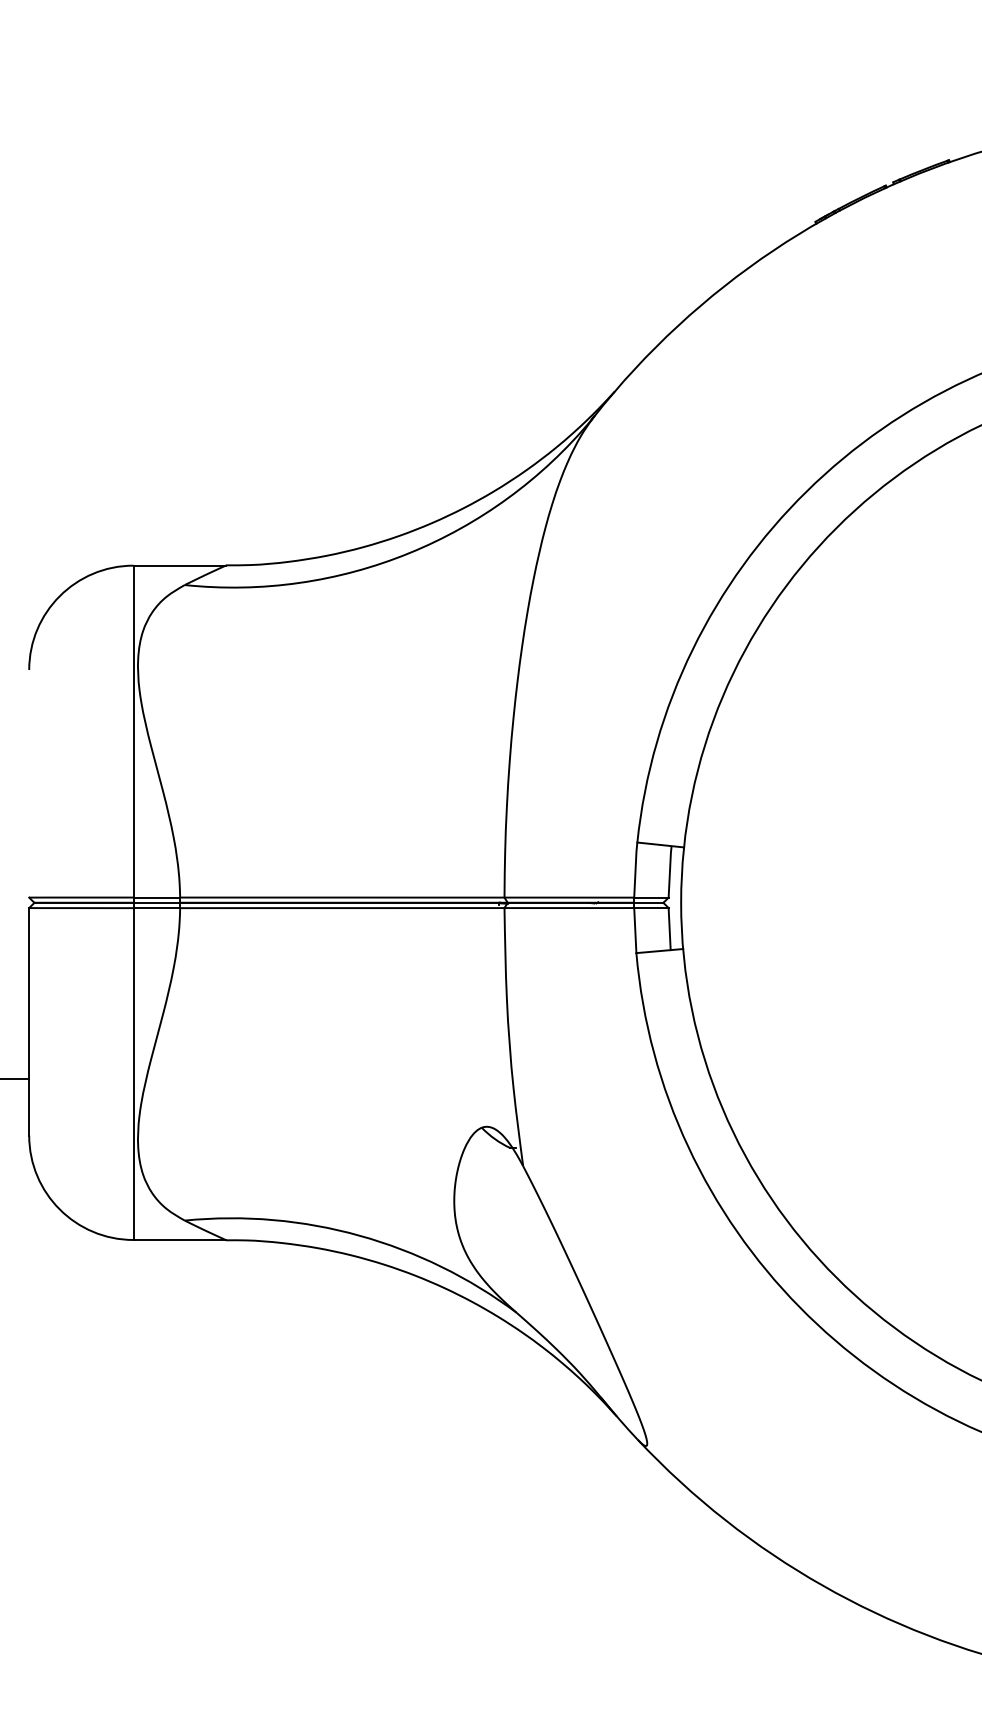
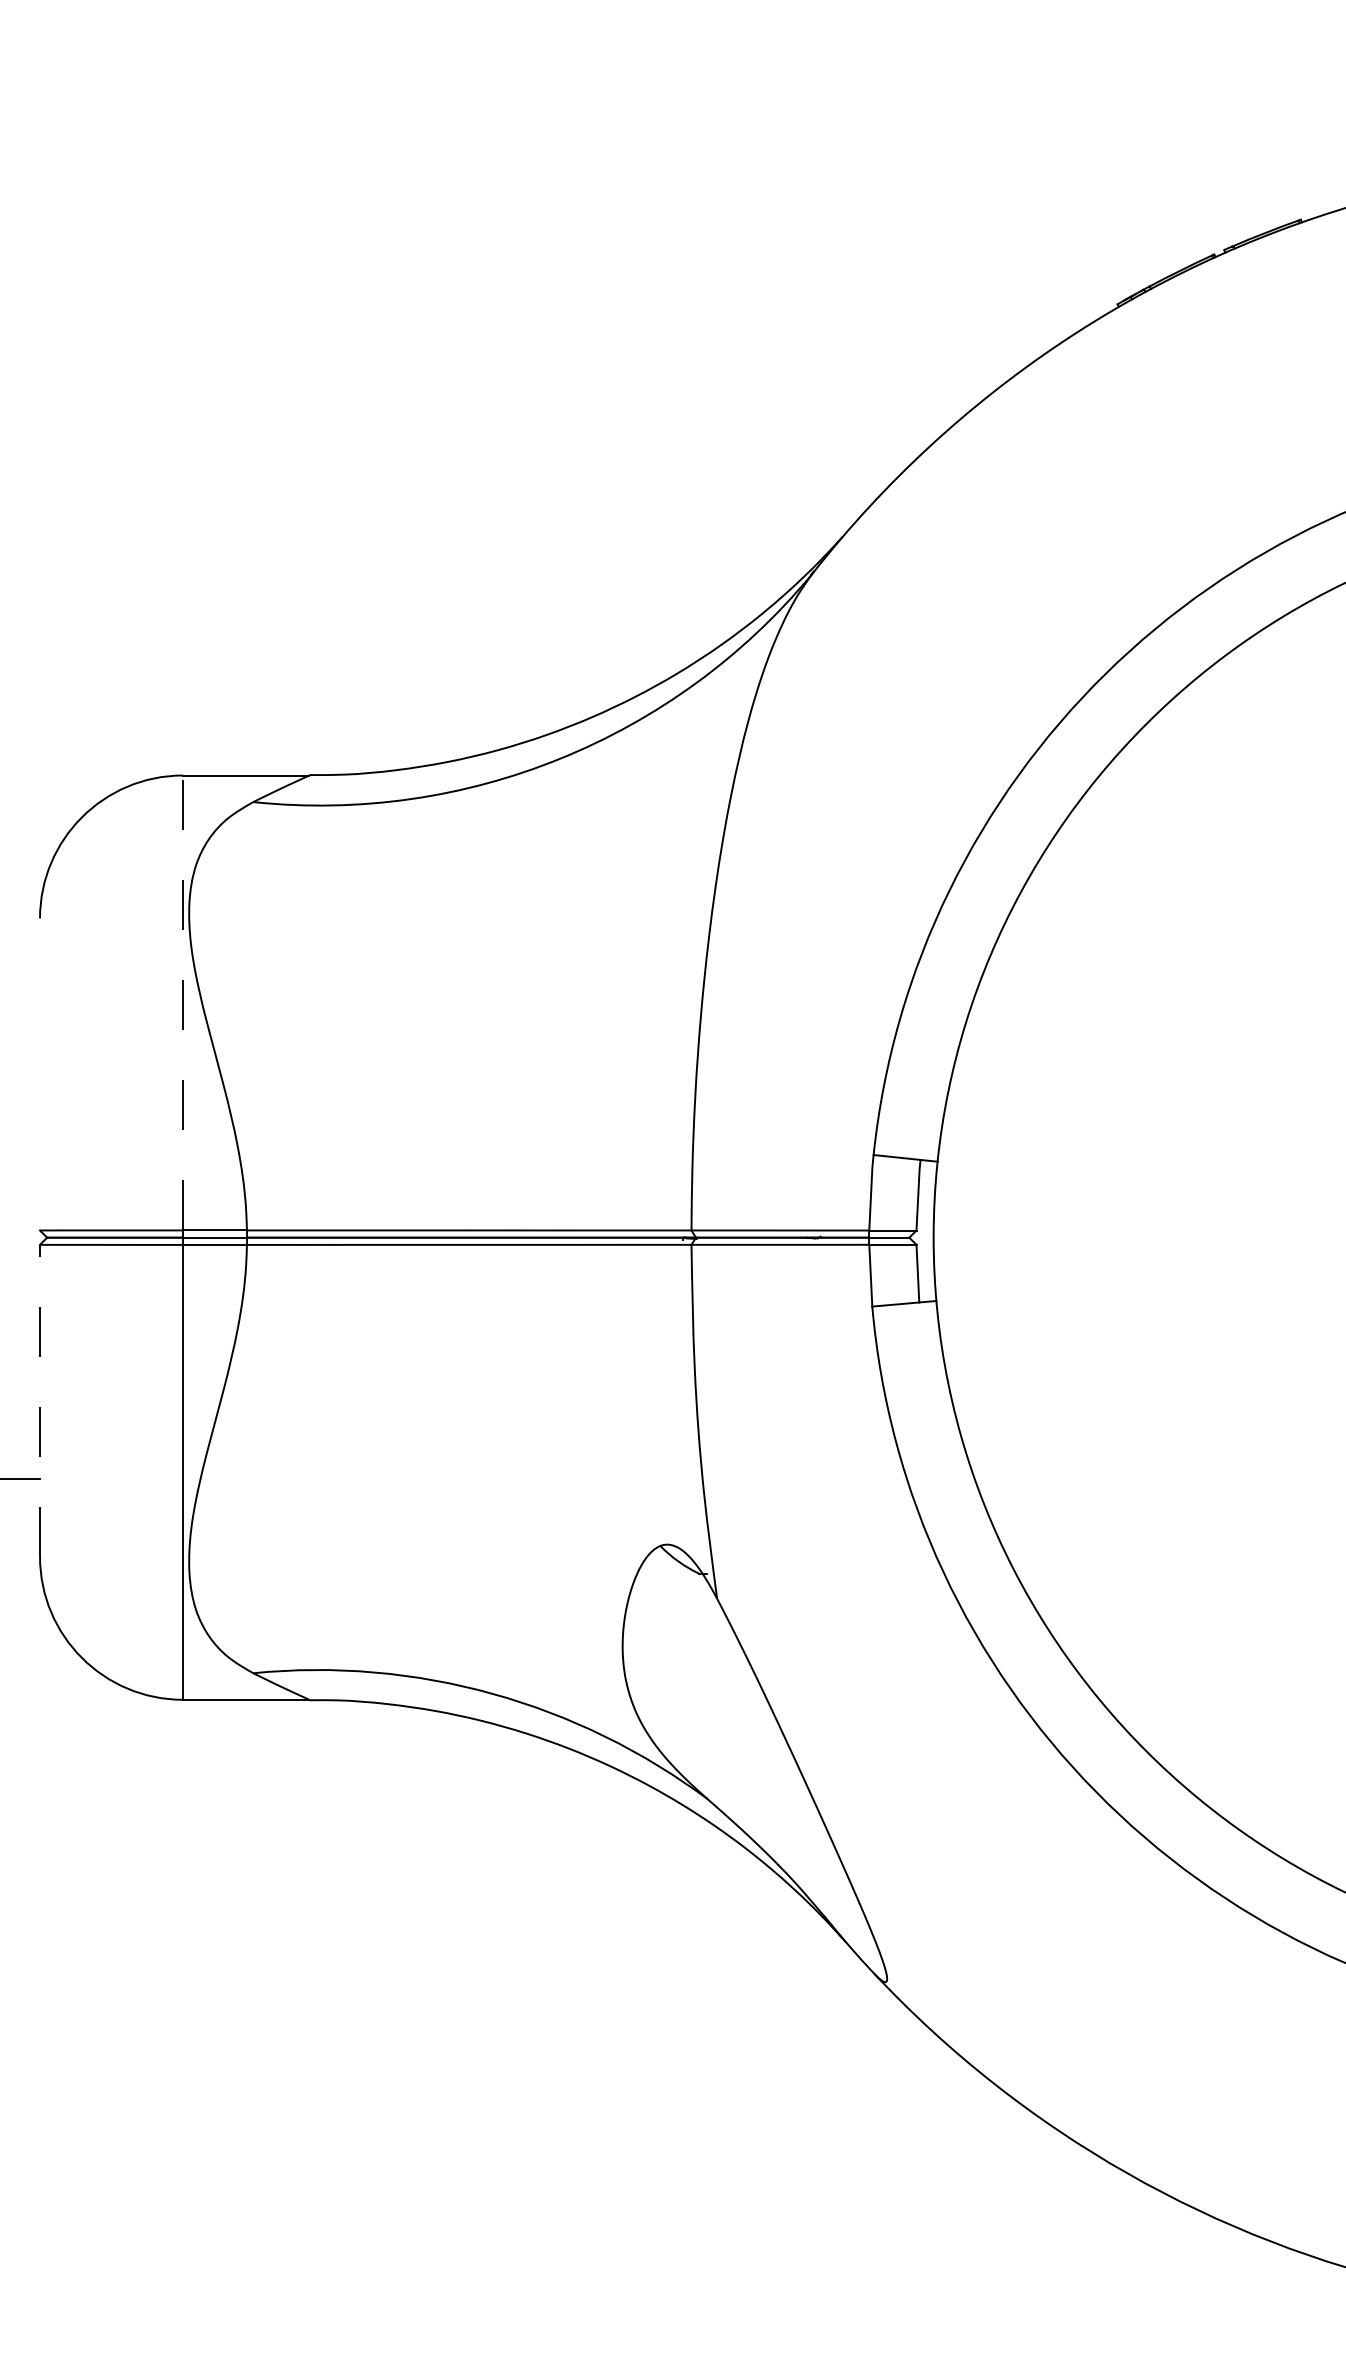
line: (133, 731) -> (182, 1002), solid -> dashed
line: (29, 1021) -> (40, 1400), solid -> dashed

